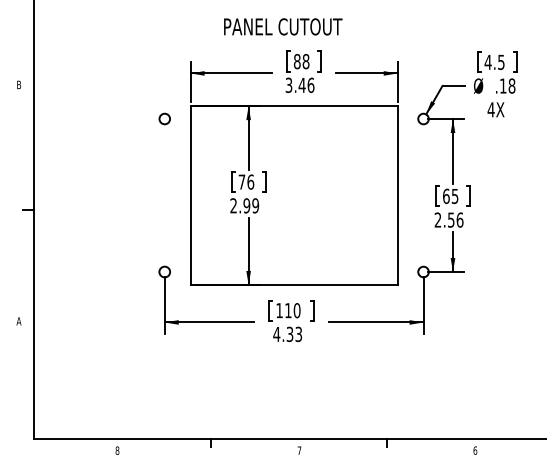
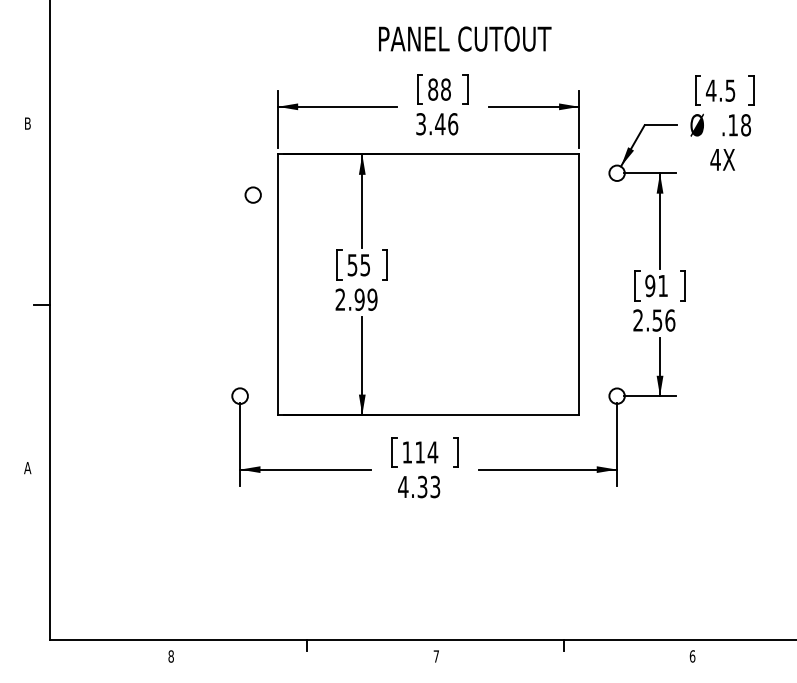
text: (283, 26) -> (465, 38), moved
circle: (164, 118) -> (252, 194), moved
text: (246, 181) -> (359, 264), 76 -> 55
text: (450, 196) -> (656, 286), 65 -> 91
text: (296, 310) -> (432, 452), 110 -> 114

